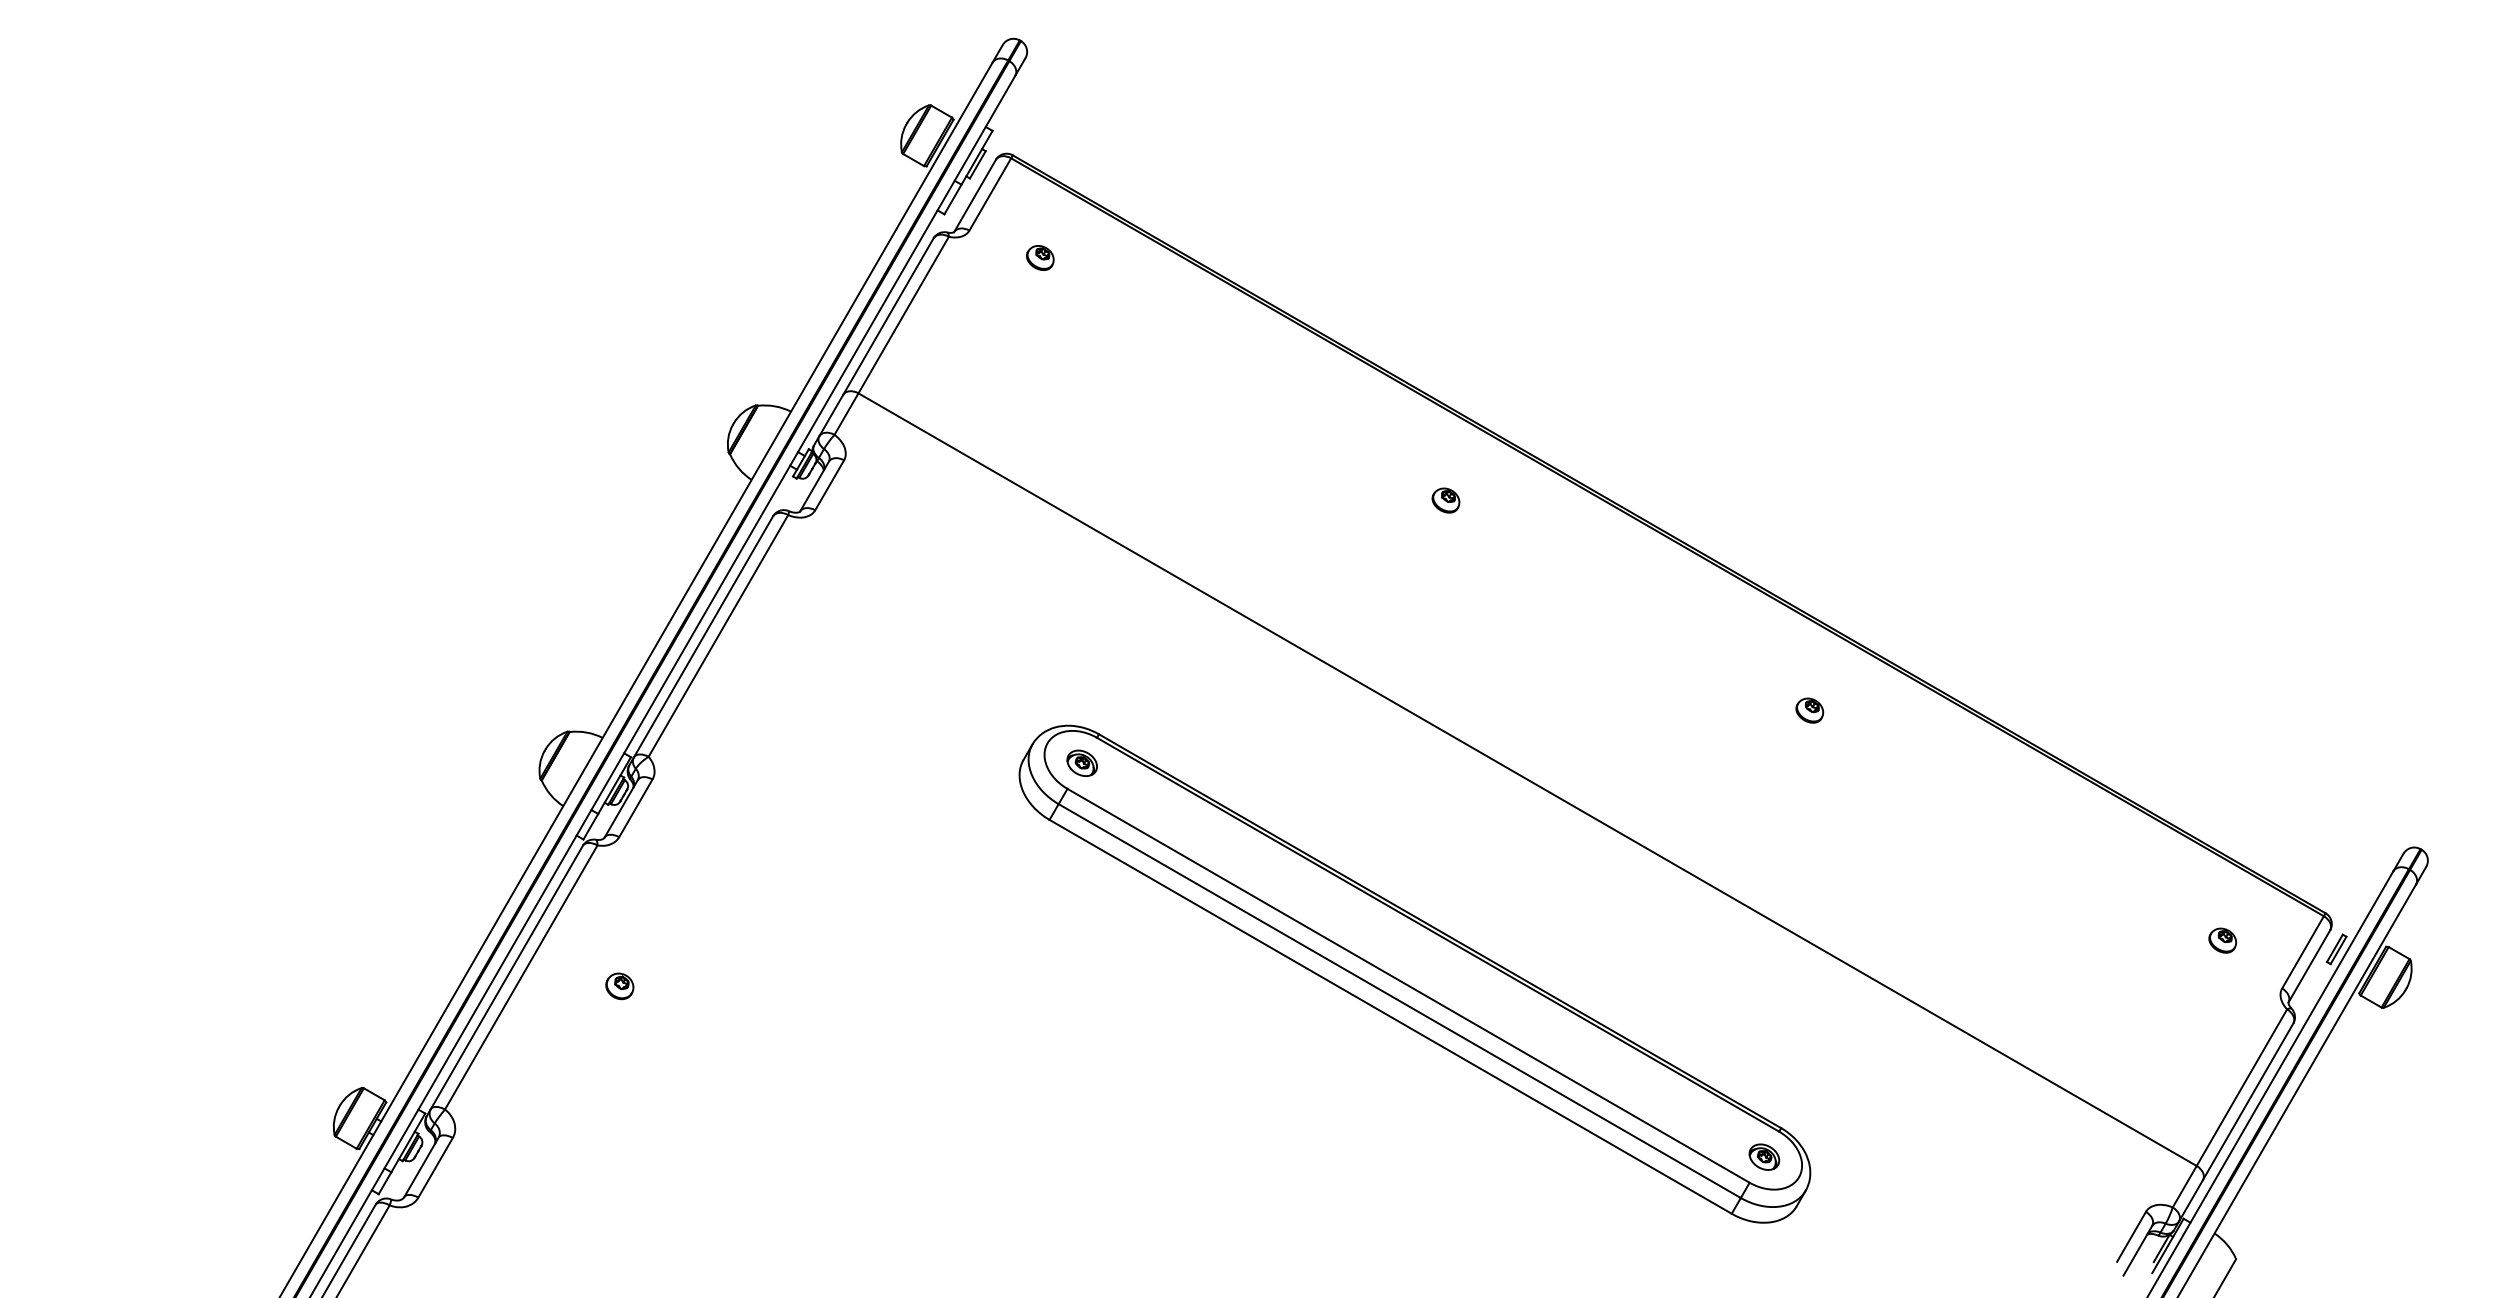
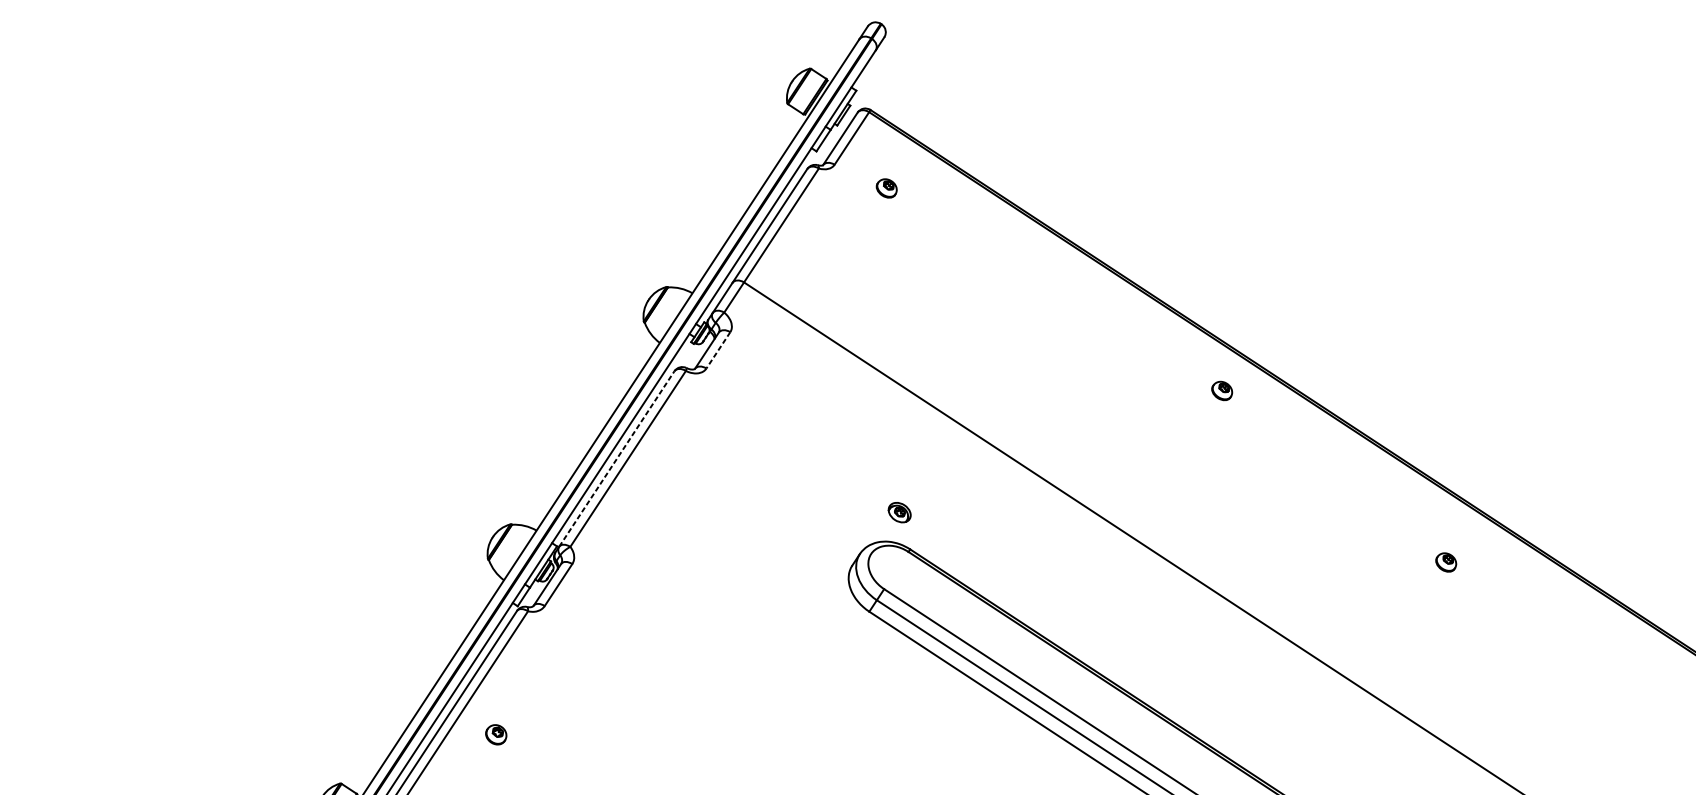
line: (829, 485) -> (718, 350), solid -> dashed
part: (1445, 500) -> (1221, 390), moved
line: (703, 636) -> (616, 458), solid -> dashed
part: (1081, 762) -> (899, 511), moved
part: (619, 986) -> (496, 734), moved

